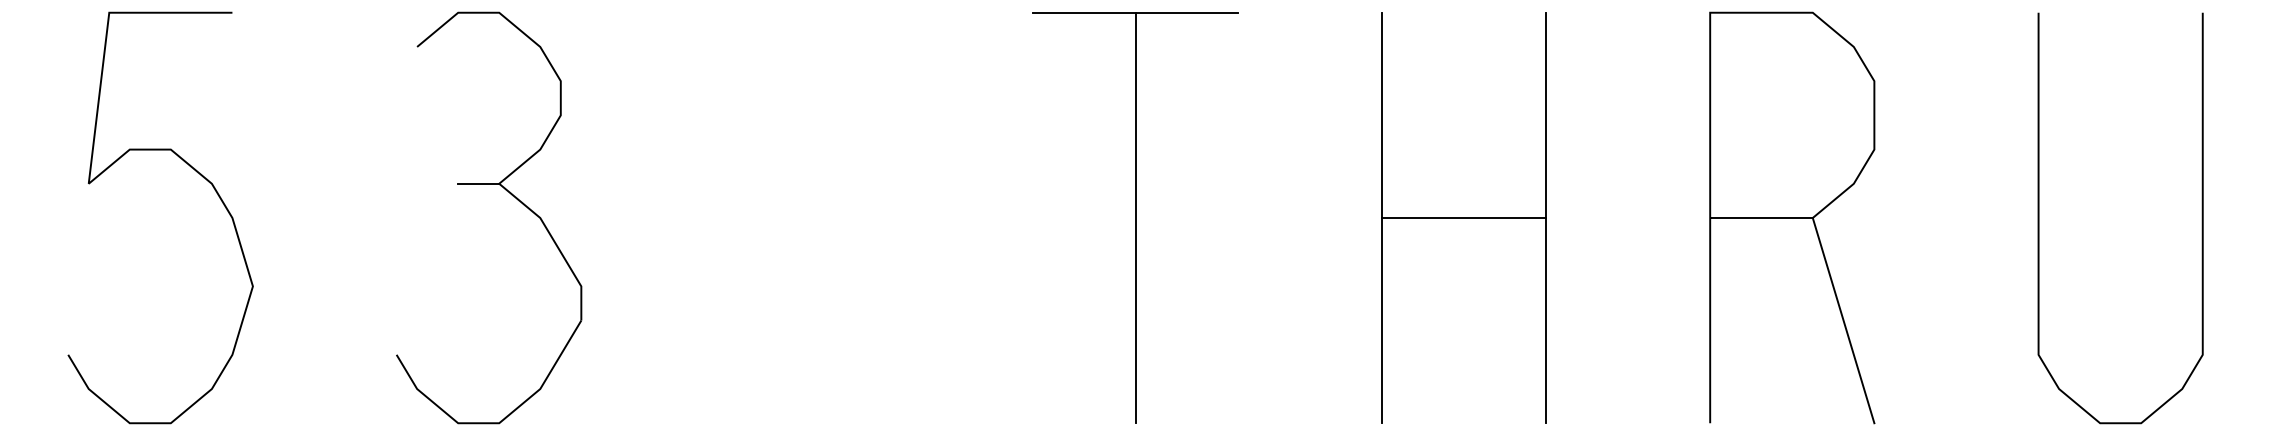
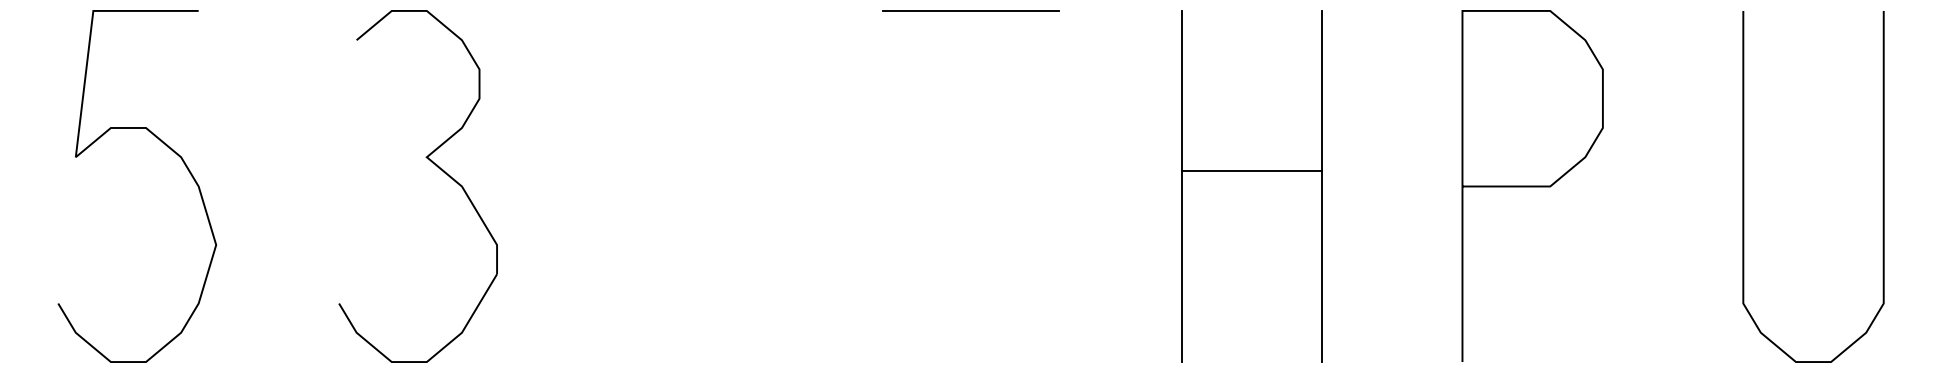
line: (477, 184) -> (408, 157), removed
line: (1136, 218) -> (971, 186), removed
line: (1463, 218) -> (1251, 171), moved
line: (1843, 320) -> (1576, 274), removed

